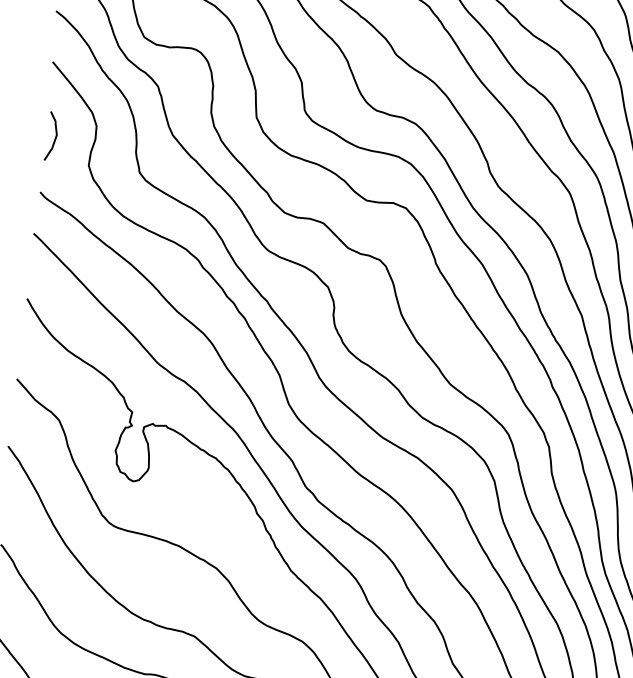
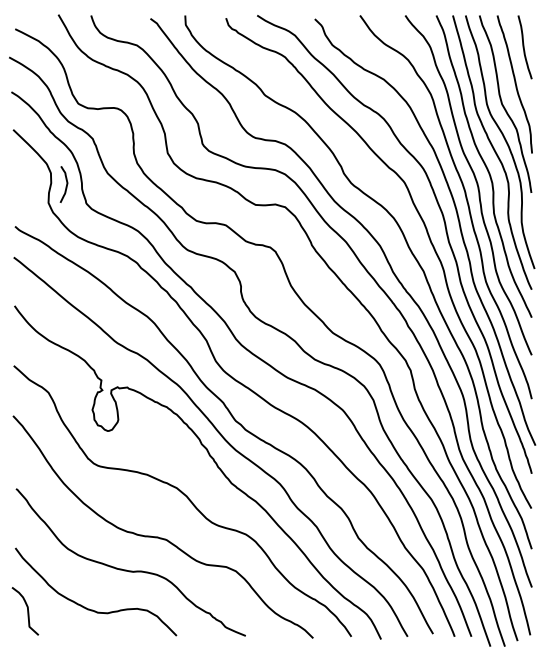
curve: (53, 139) -> (65, 186), moved

